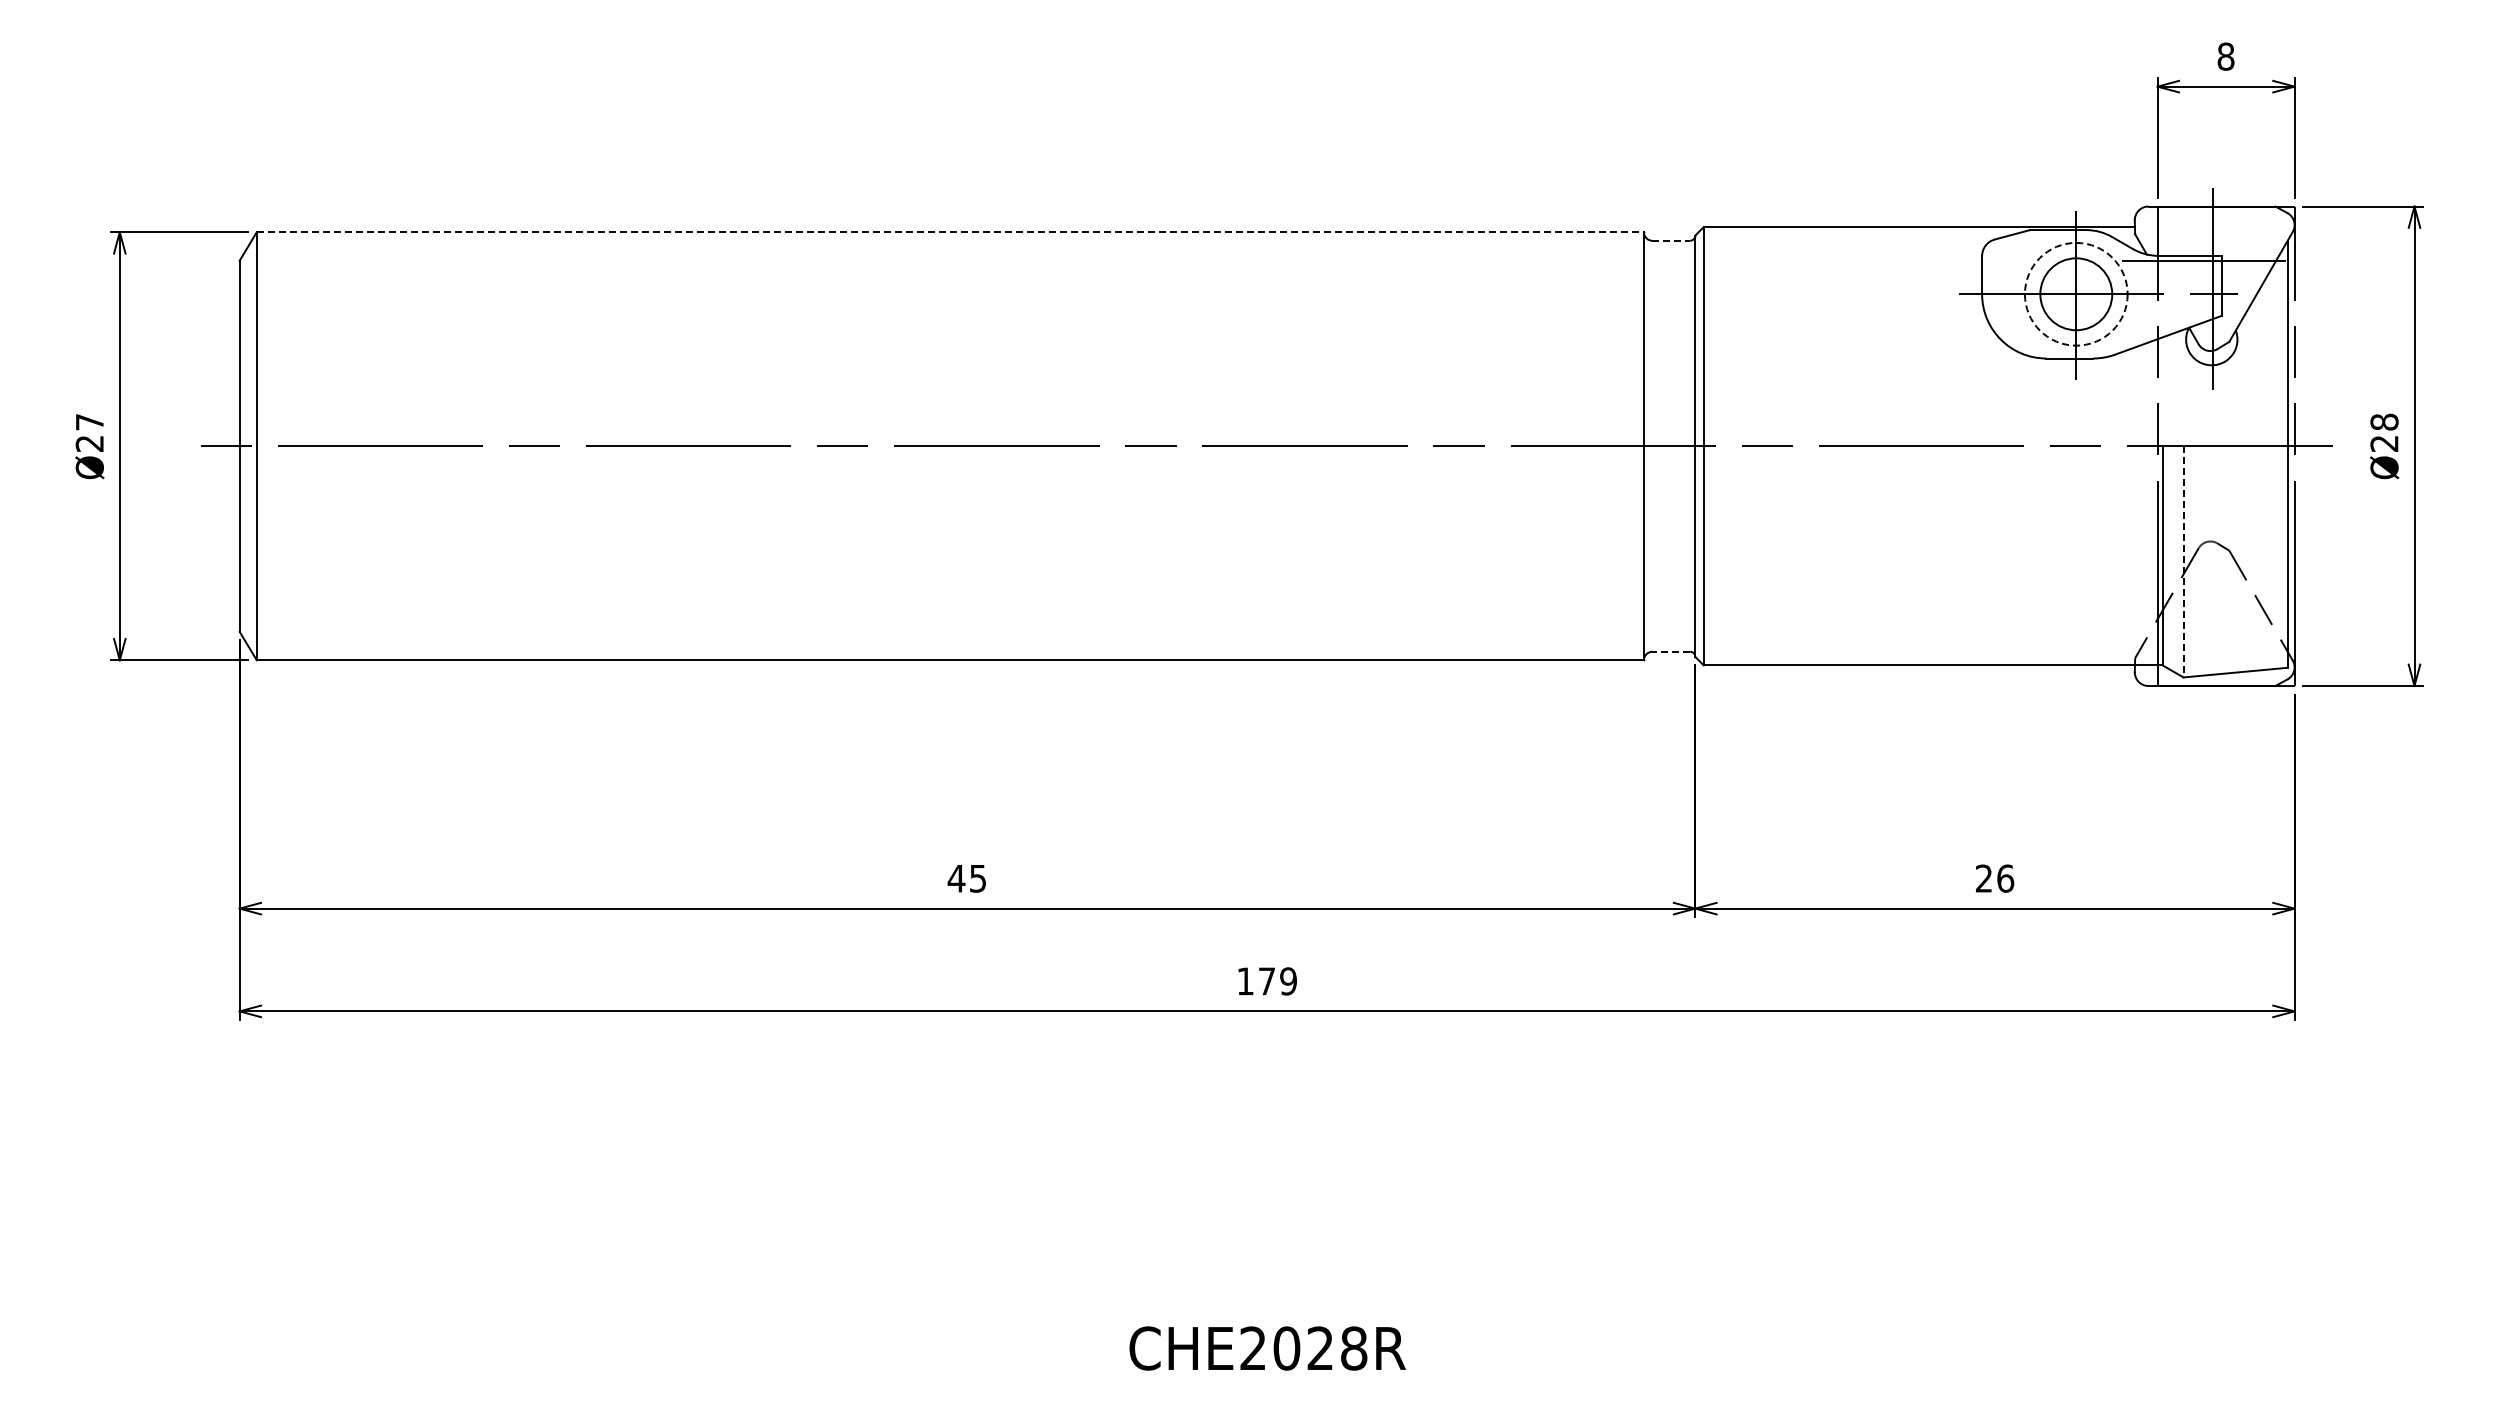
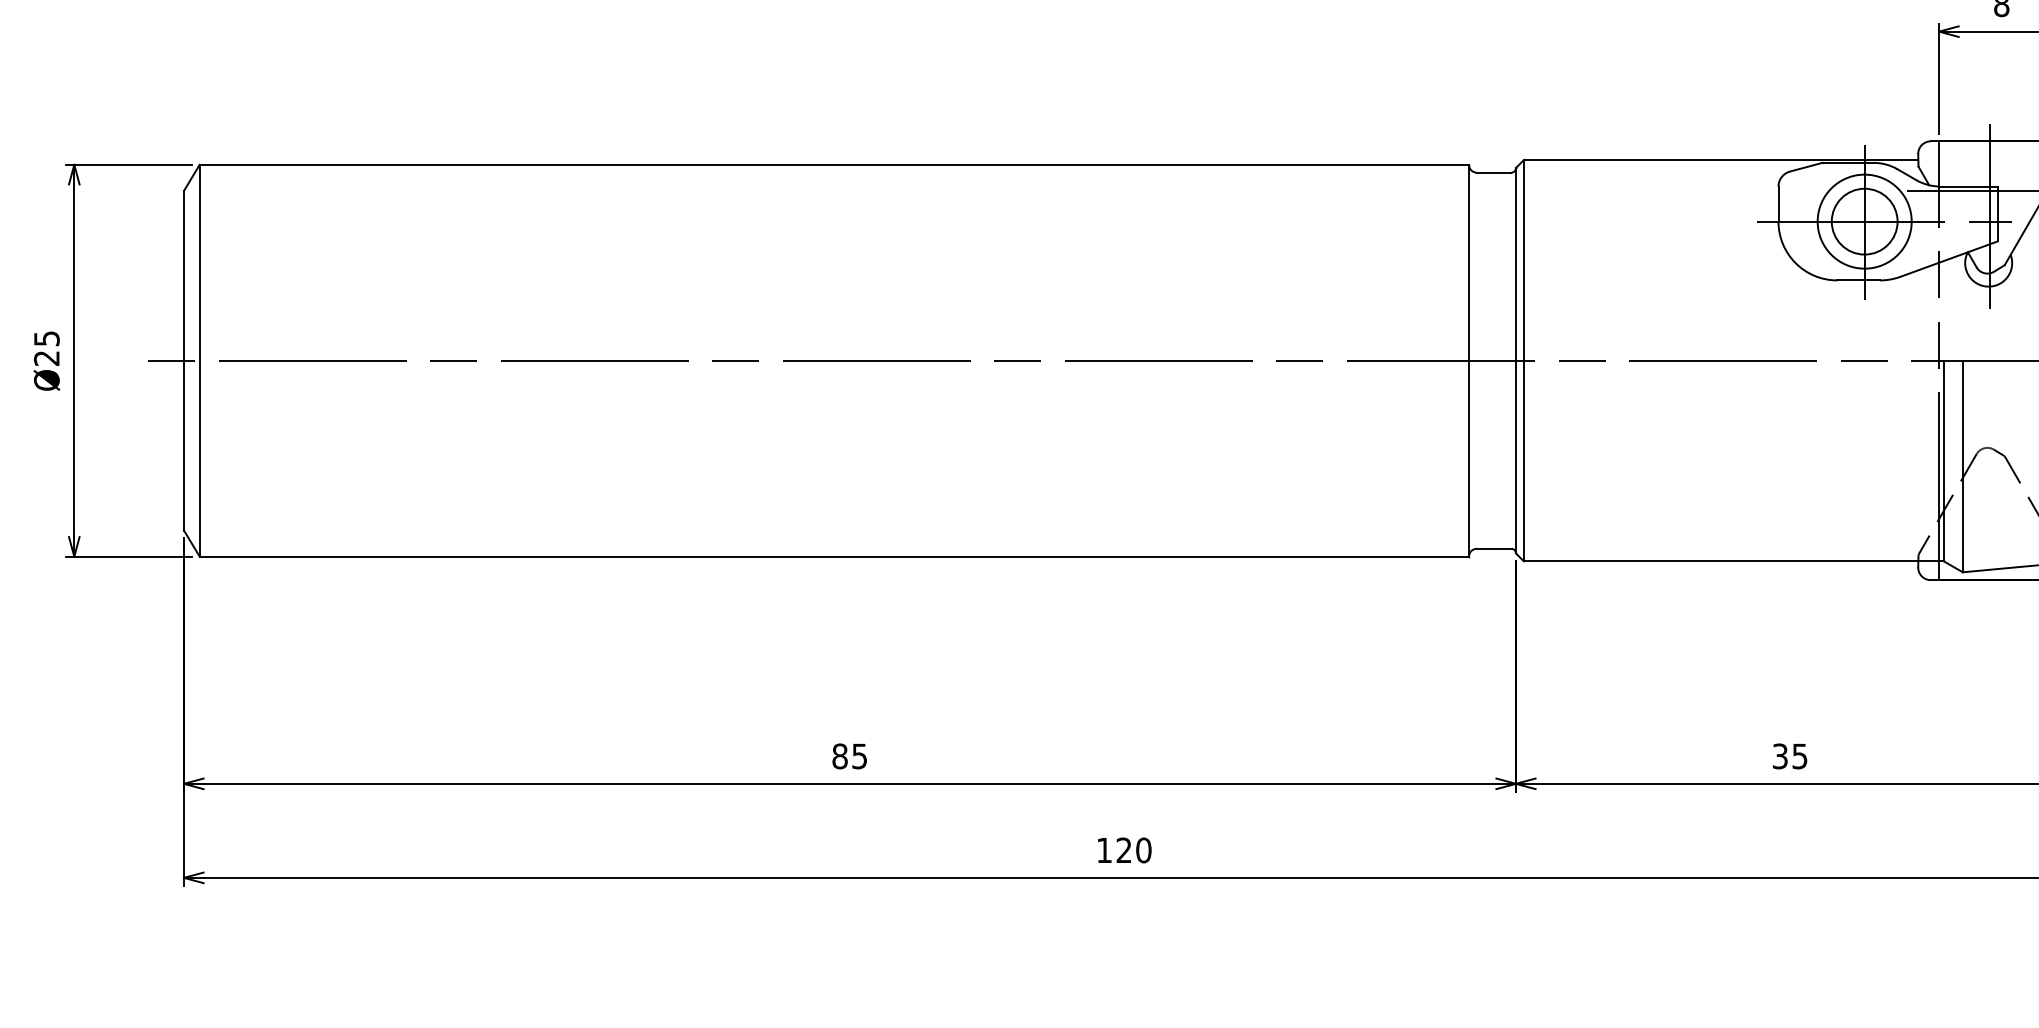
line: (950, 232) -> (834, 165), dashed -> solid
line: (1671, 240) -> (1494, 172), dashed -> solid
circle: (2075, 293) -> (1863, 220), dashed -> solid
text: (89, 422) -> (46, 338), Ø27 -> Ø25
line: (2183, 561) -> (1962, 466), dashed -> solid
line: (1671, 651) -> (1494, 548), dashed -> solid
text: (956, 878) -> (839, 756), 45 -> 85
text: (1995, 878) -> (1790, 756), 26 -> 35
text: (1277, 981) -> (1133, 850), 179 -> 120

